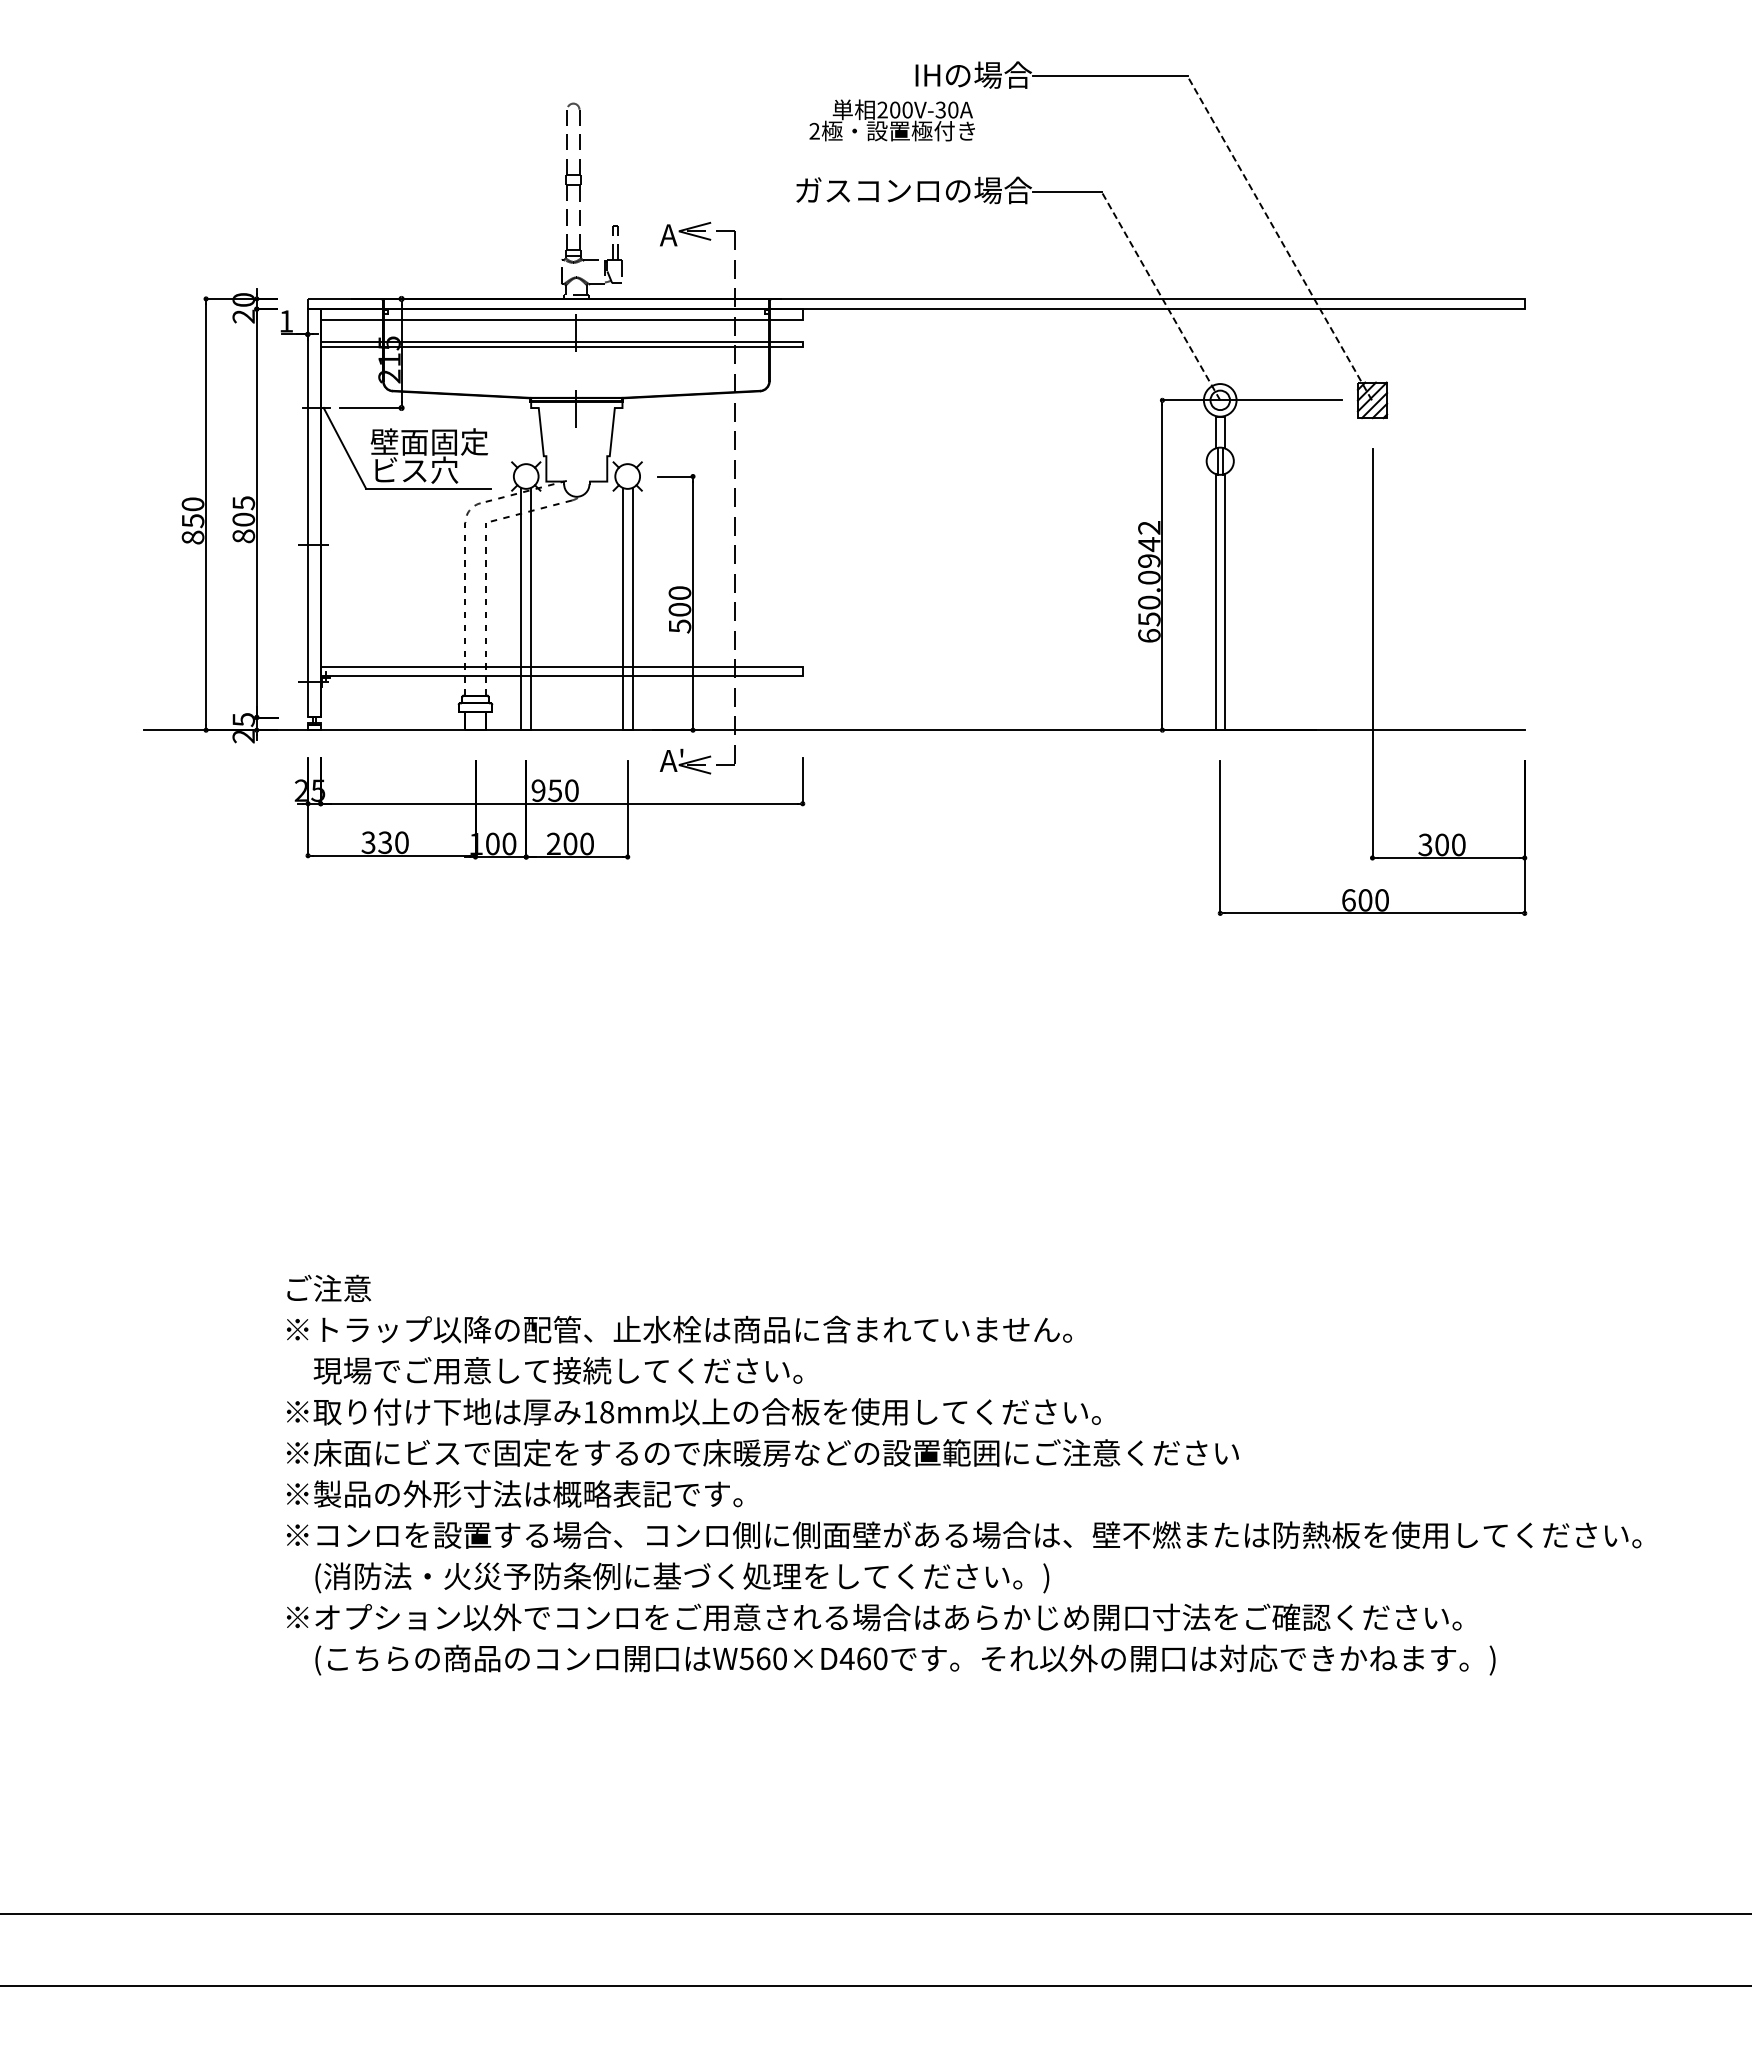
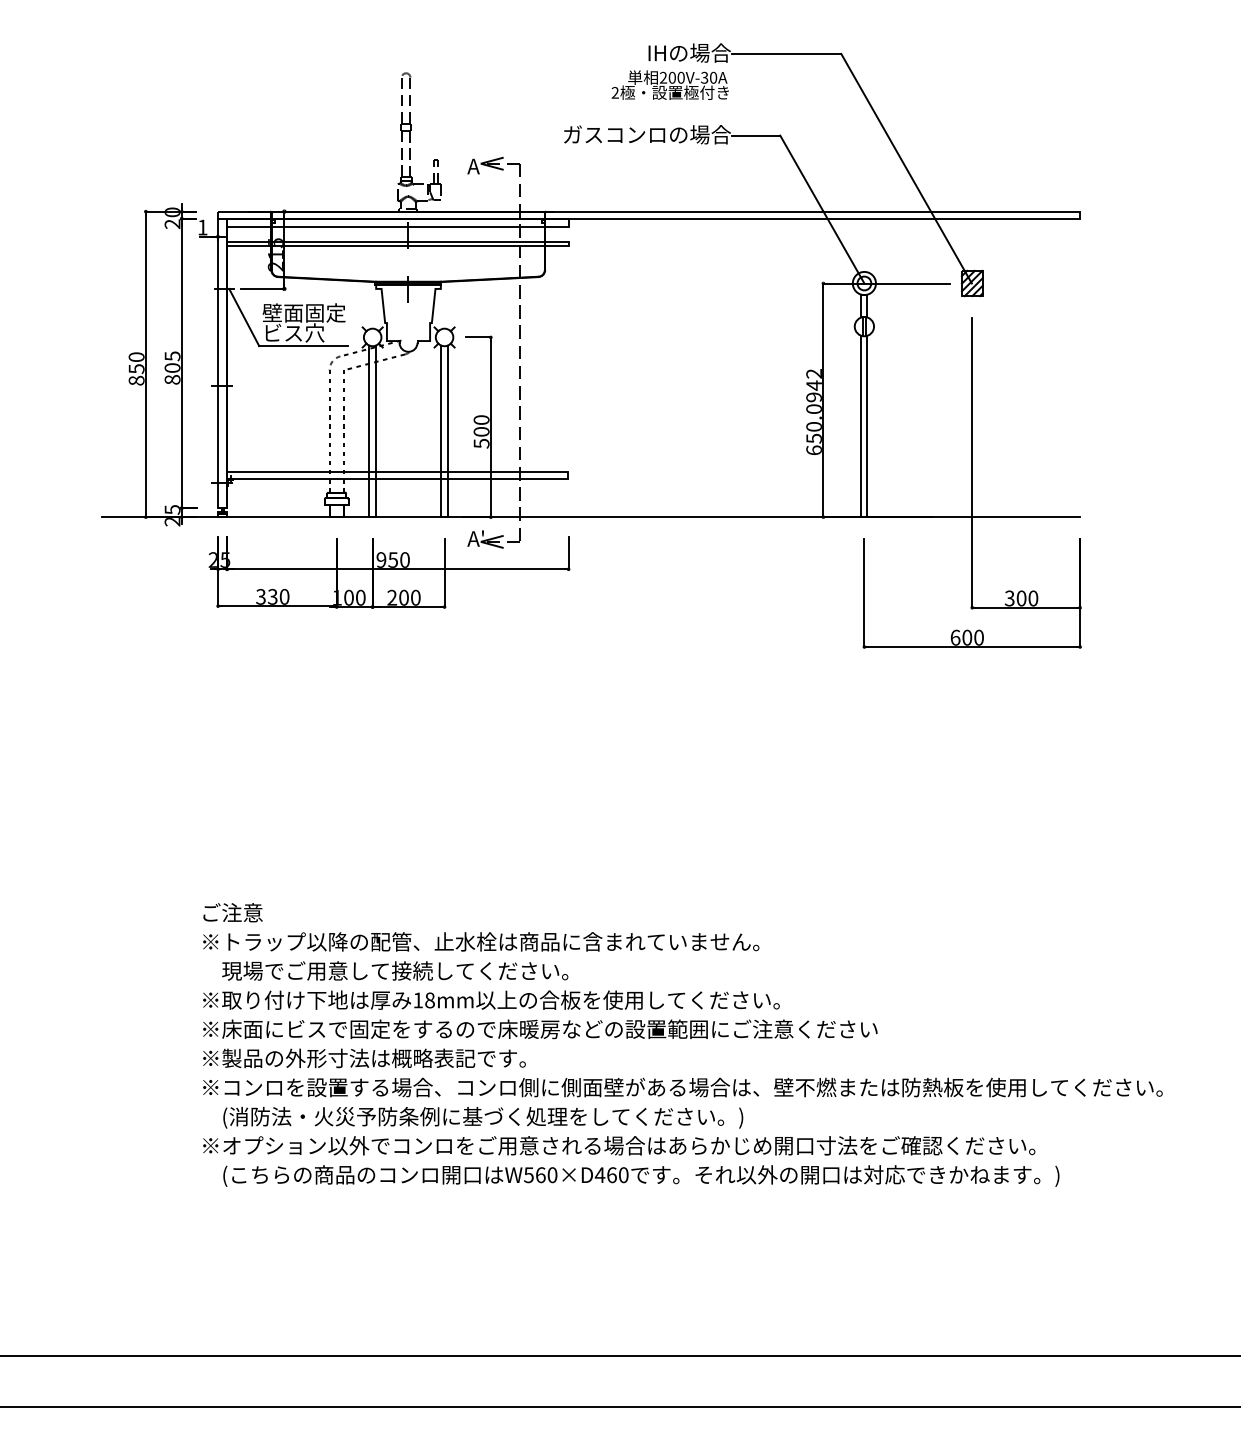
text: (891, 120) -> (669, 85), moved
line: (1279, 237) -> (906, 168), dashed -> solid
line: (1160, 295) -> (822, 209), dashed -> solid

